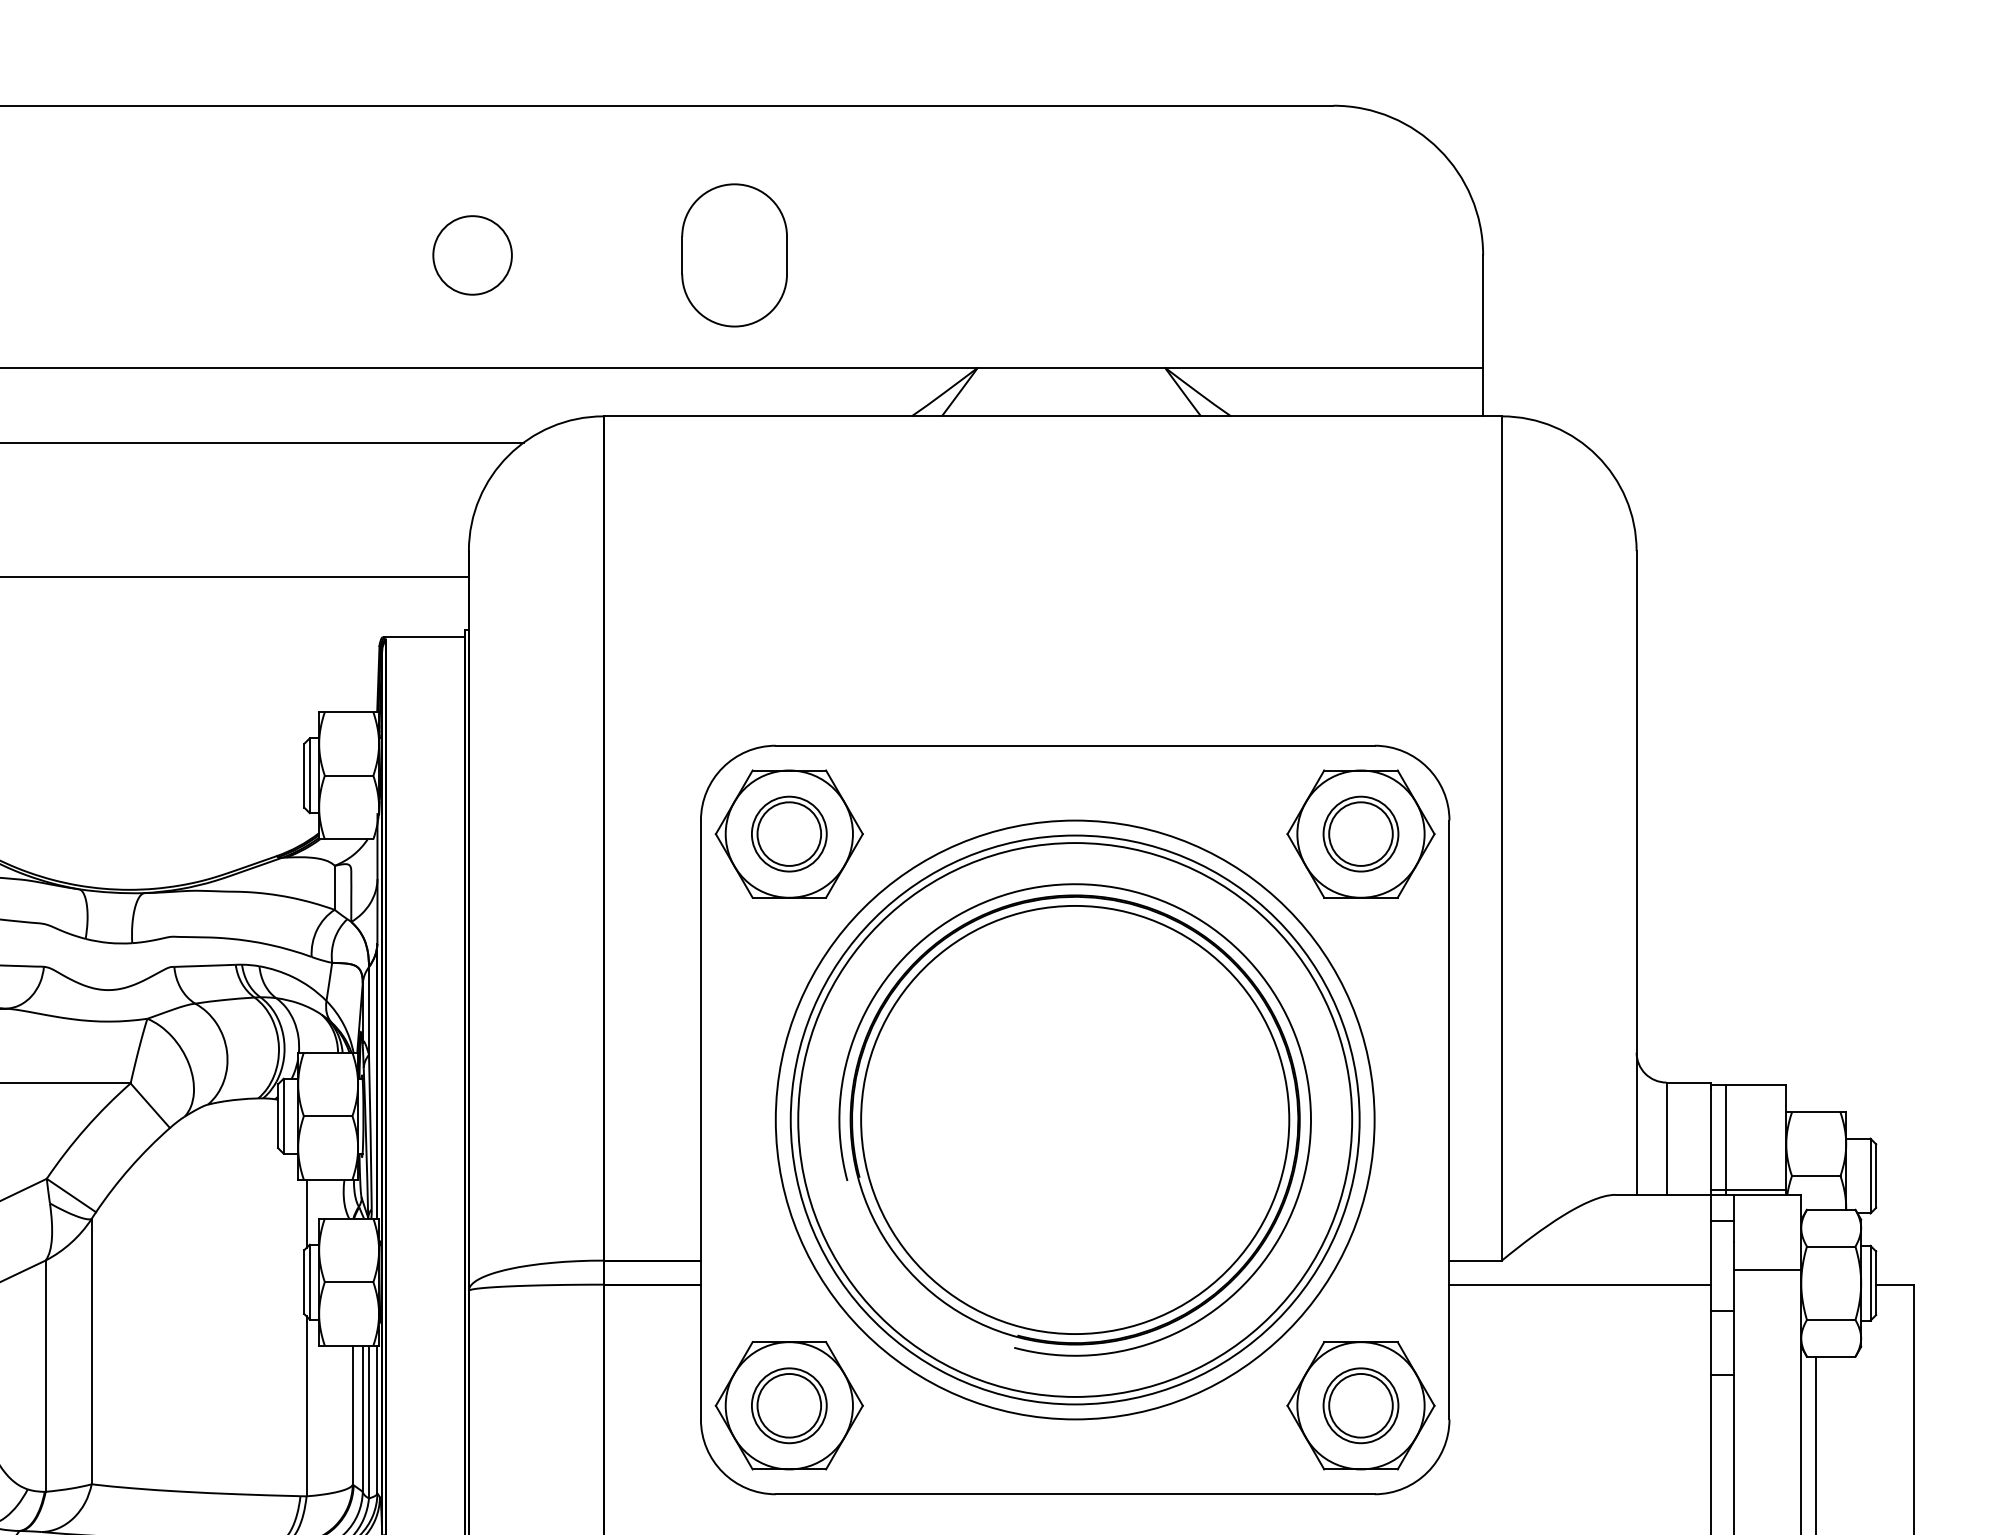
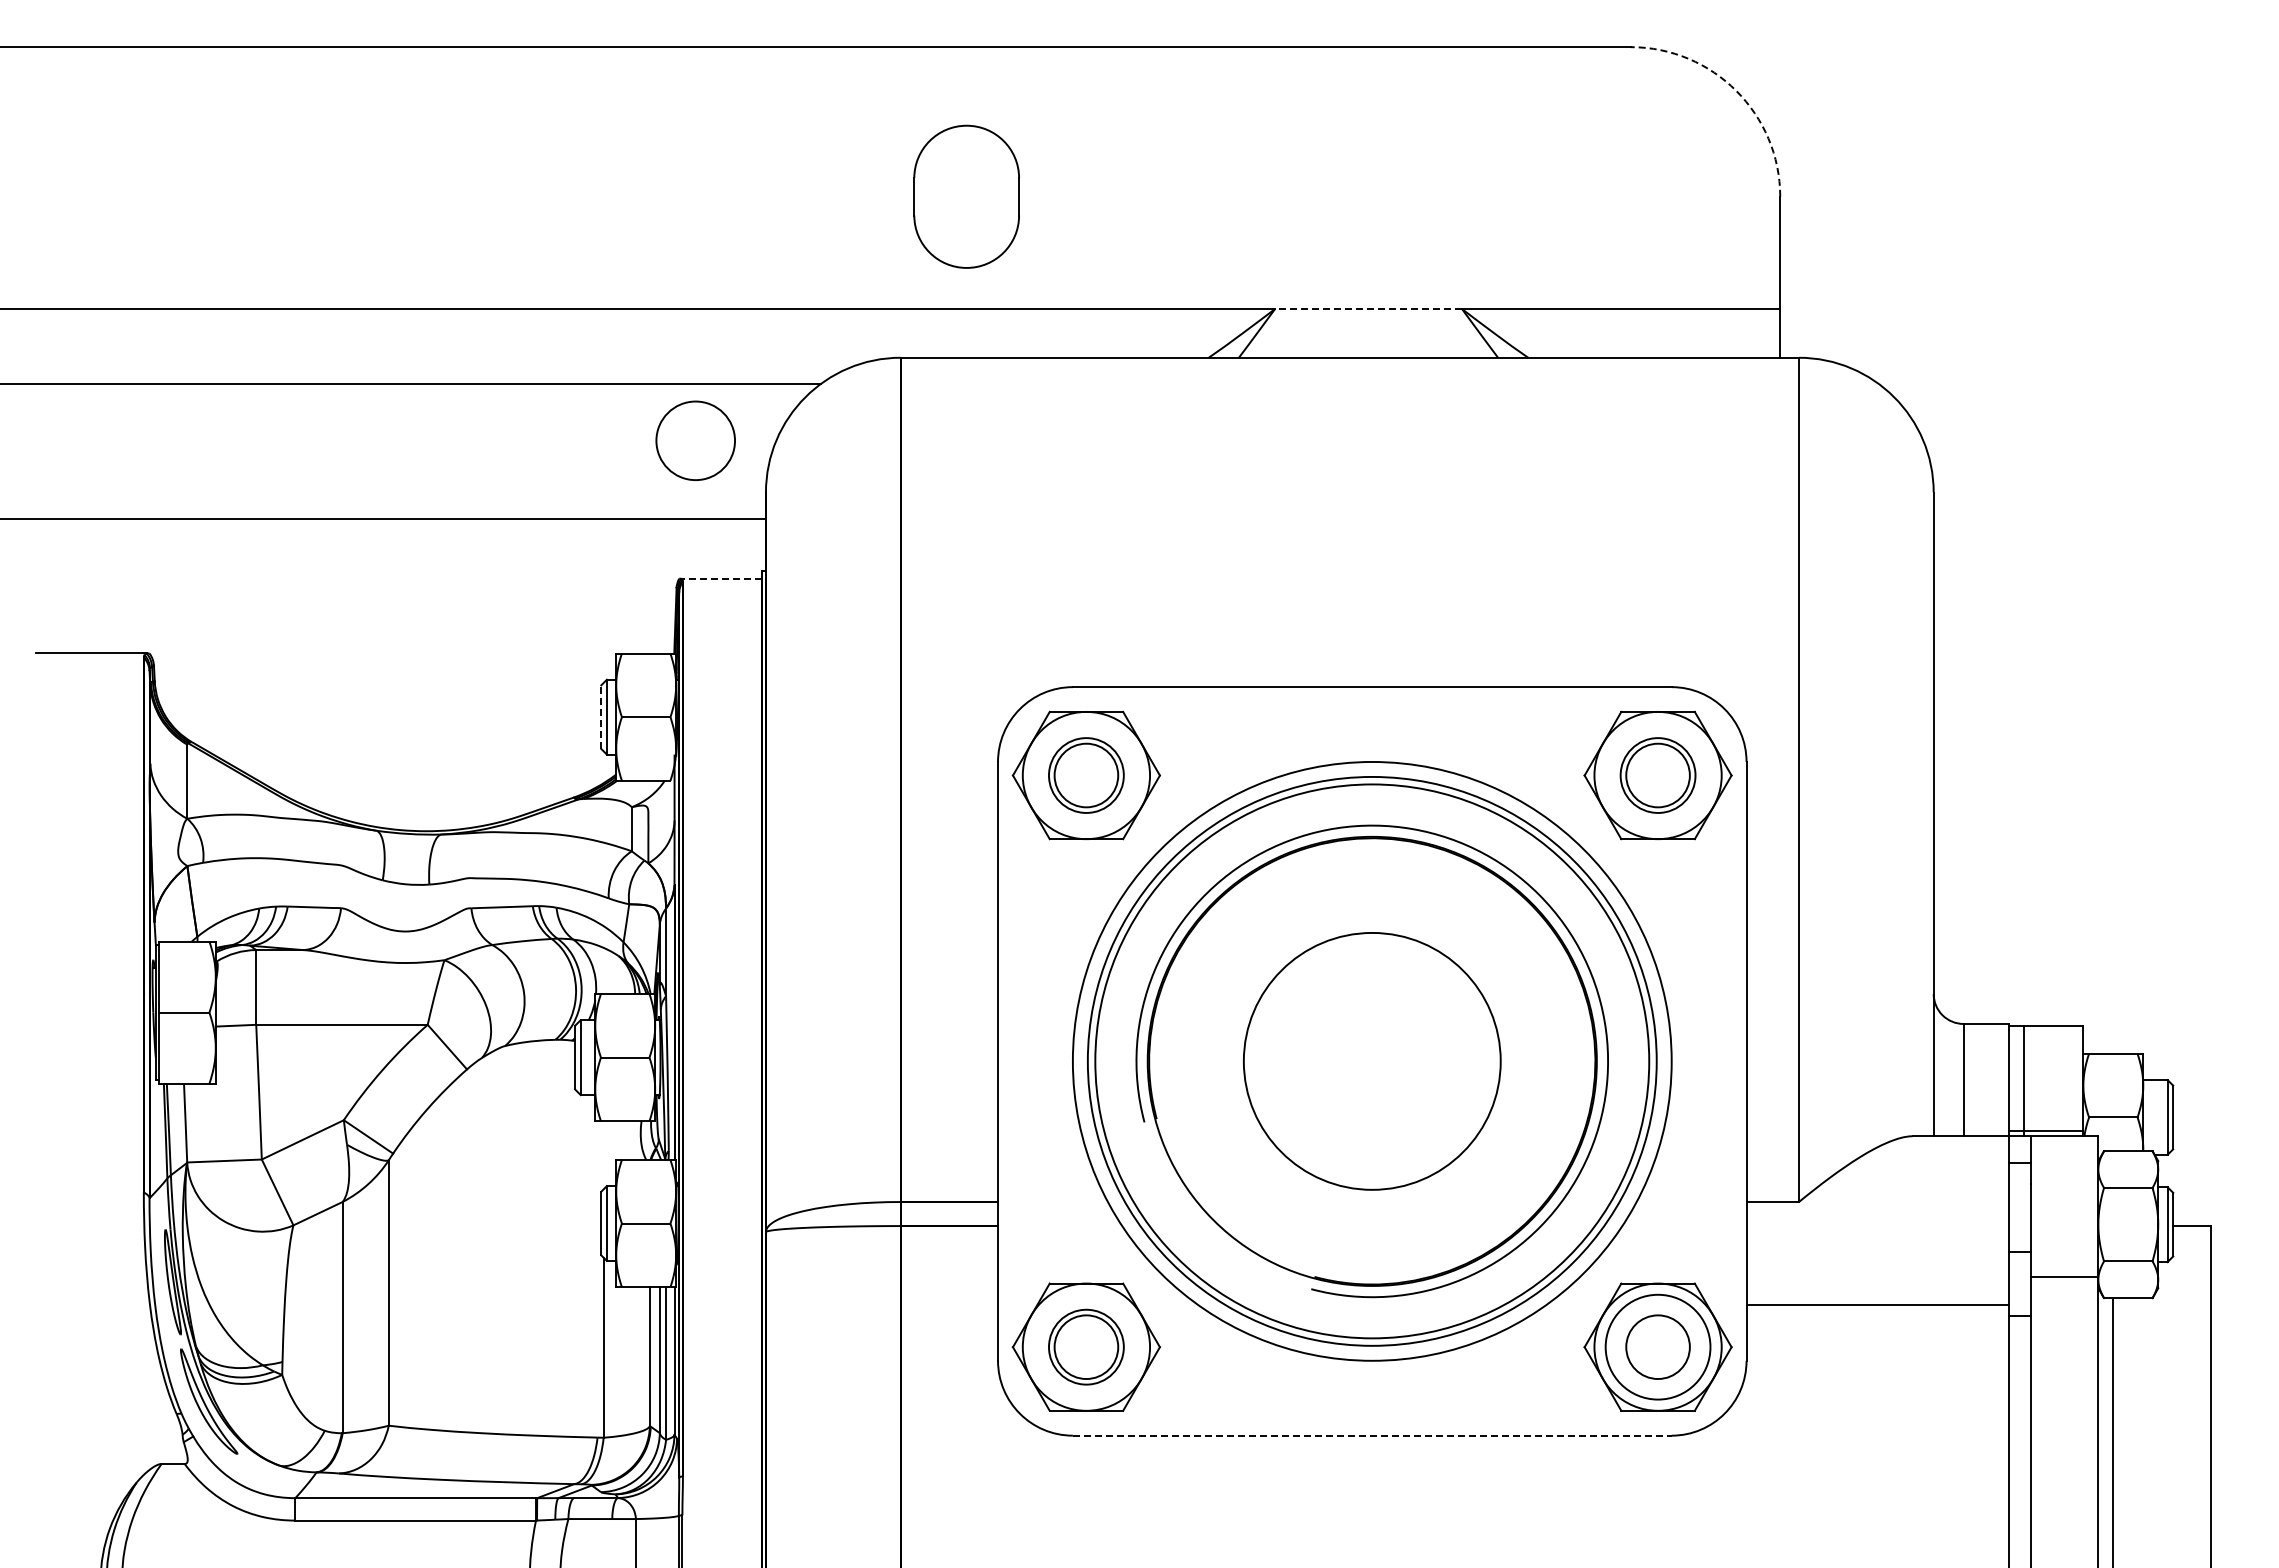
arc: (1439, 149) -> (1736, 90), solid -> dashed
circle: (472, 255) -> (695, 440), moved
part: (734, 255) -> (966, 196), moved
line: (1071, 368) -> (1368, 309), solid -> dashed
line: (424, 637) -> (721, 578), solid -> dashed
line: (304, 776) -> (601, 717), solid -> dashed
circle: (1075, 1120) -> (1372, 1061), size x0.6
line: (306, 1214) -> (603, 1155), removed
line: (1767, 1270) -> (2064, 1277), moved
line: (1580, 1285) -> (1877, 1305), moved
circle: (1360, 1405) -> (1657, 1346), size x1.4
line: (1075, 1494) -> (1372, 1435), solid -> dashed

